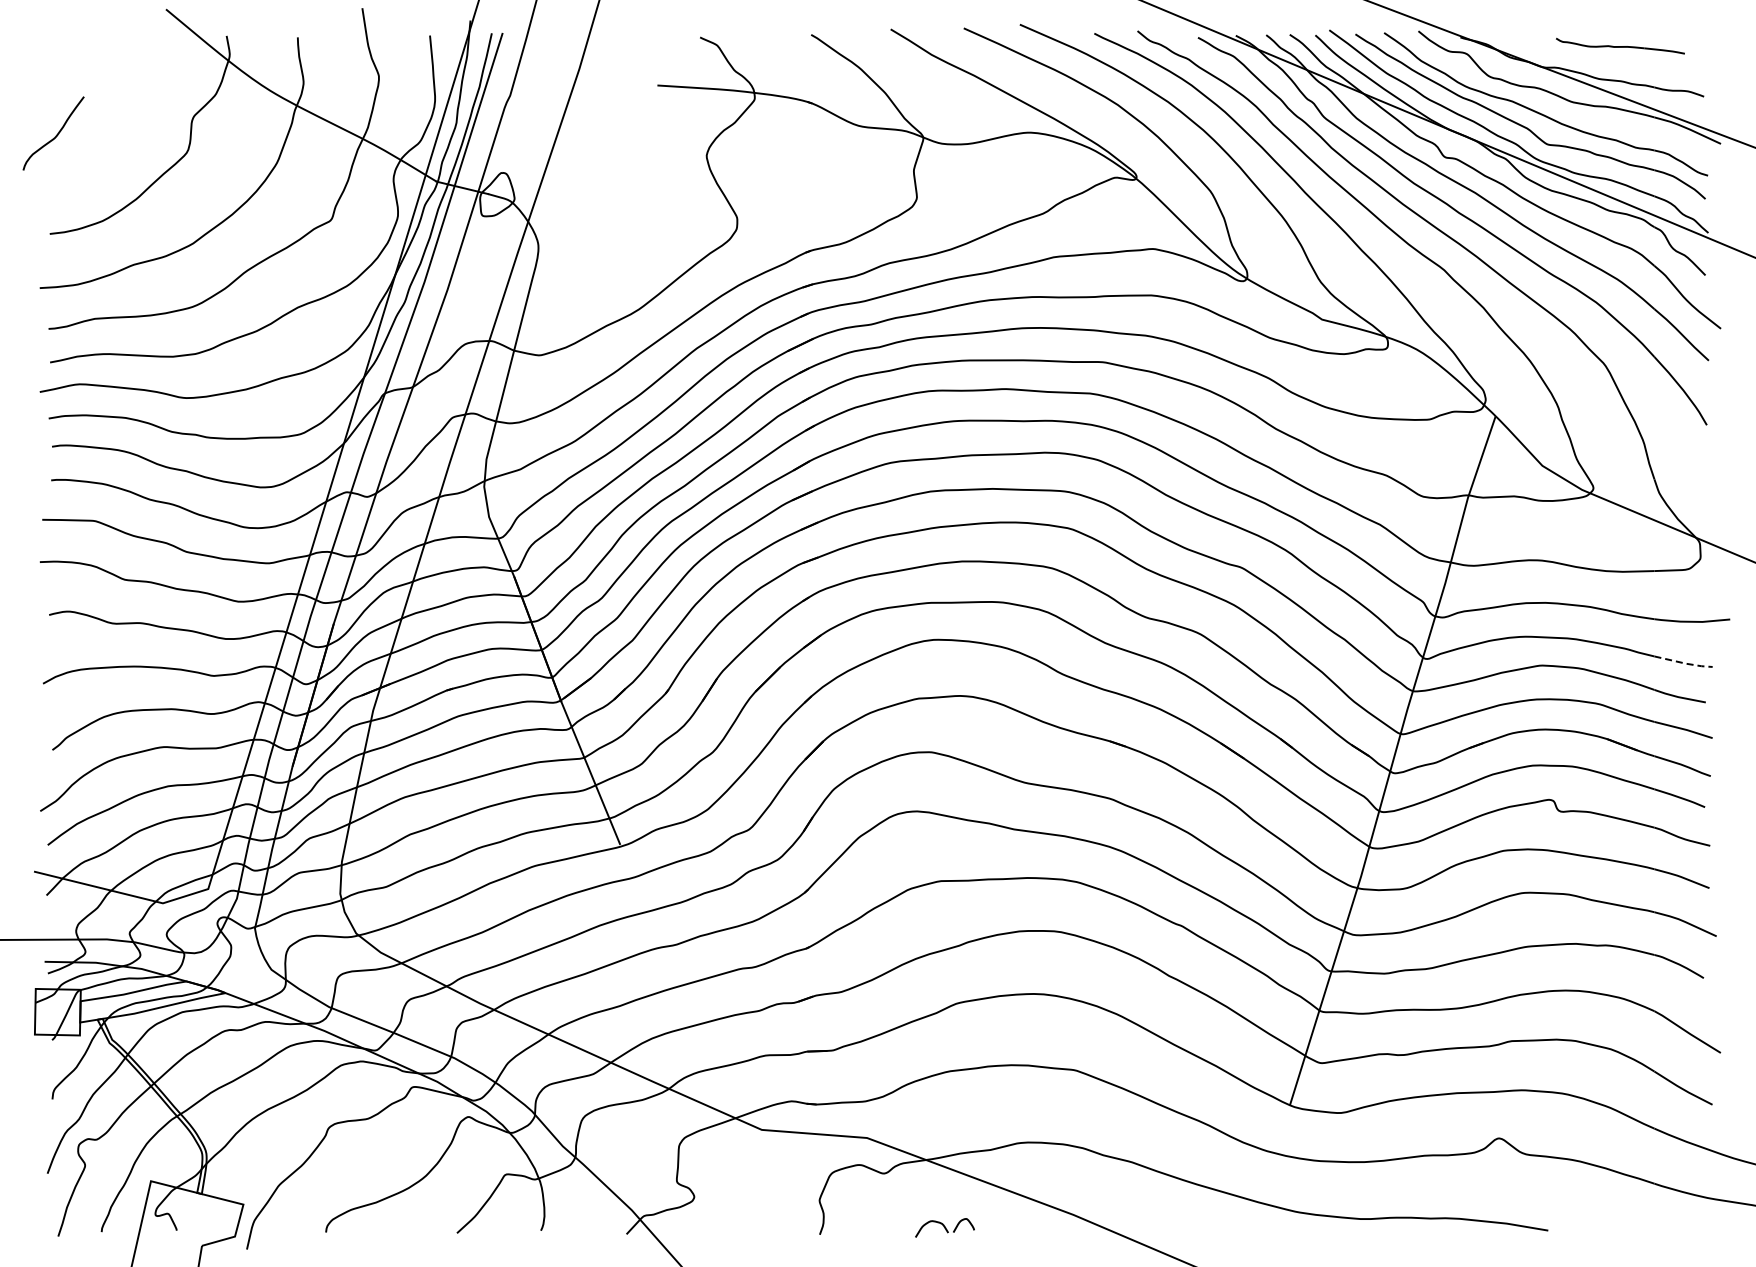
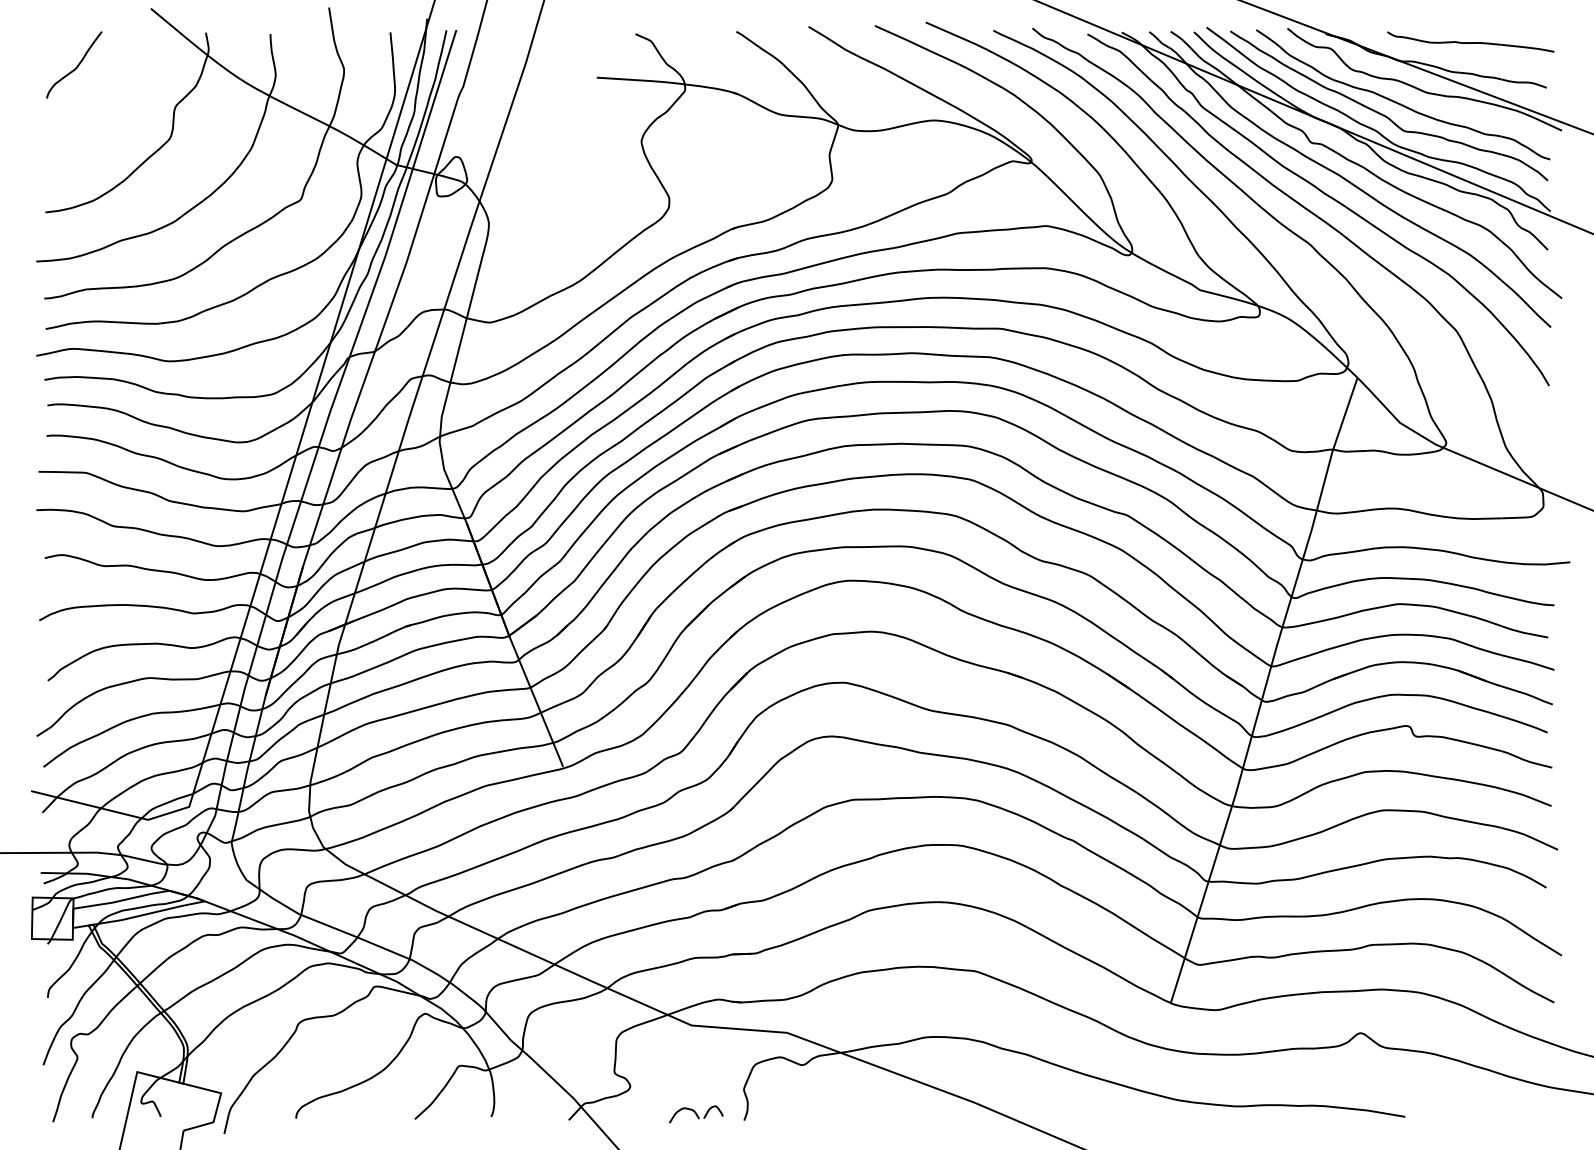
part: (1620, 45) -> (1470, 41), size x1.43
curve: (55, 135) -> (75, 66), moved
line: (1685, 663) -> (1529, 602), dashed -> solid
part: (944, 1227) -> (695, 1114), moved

